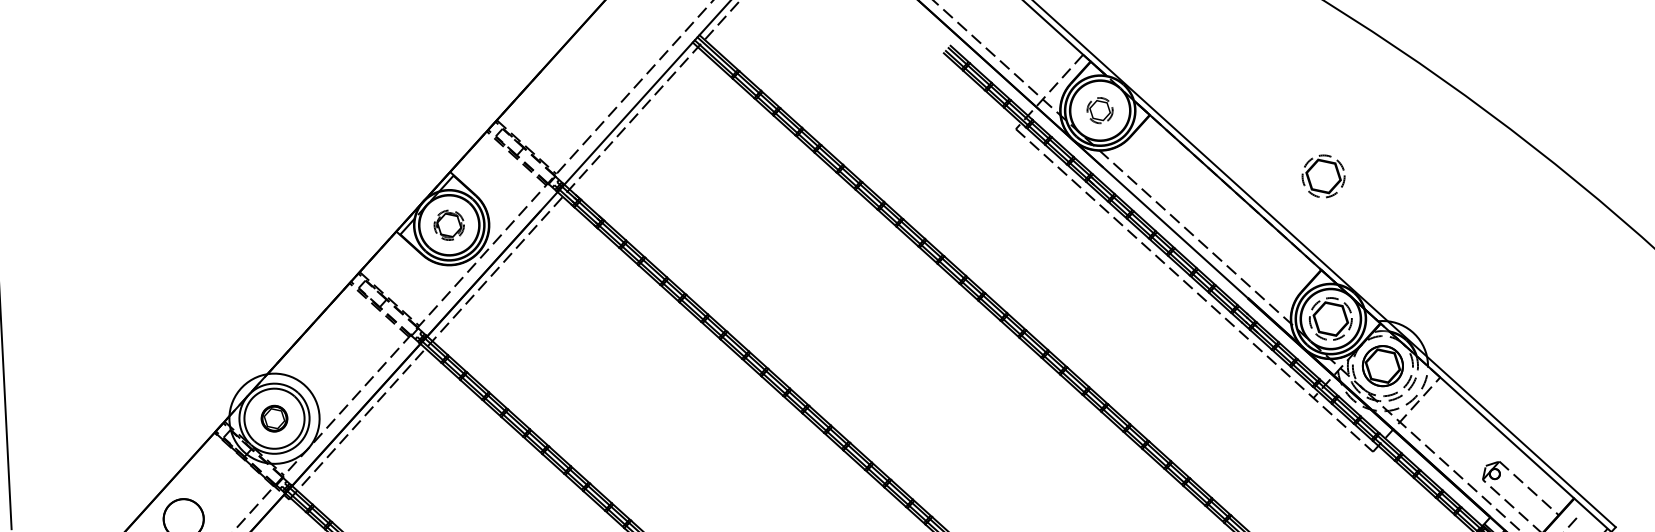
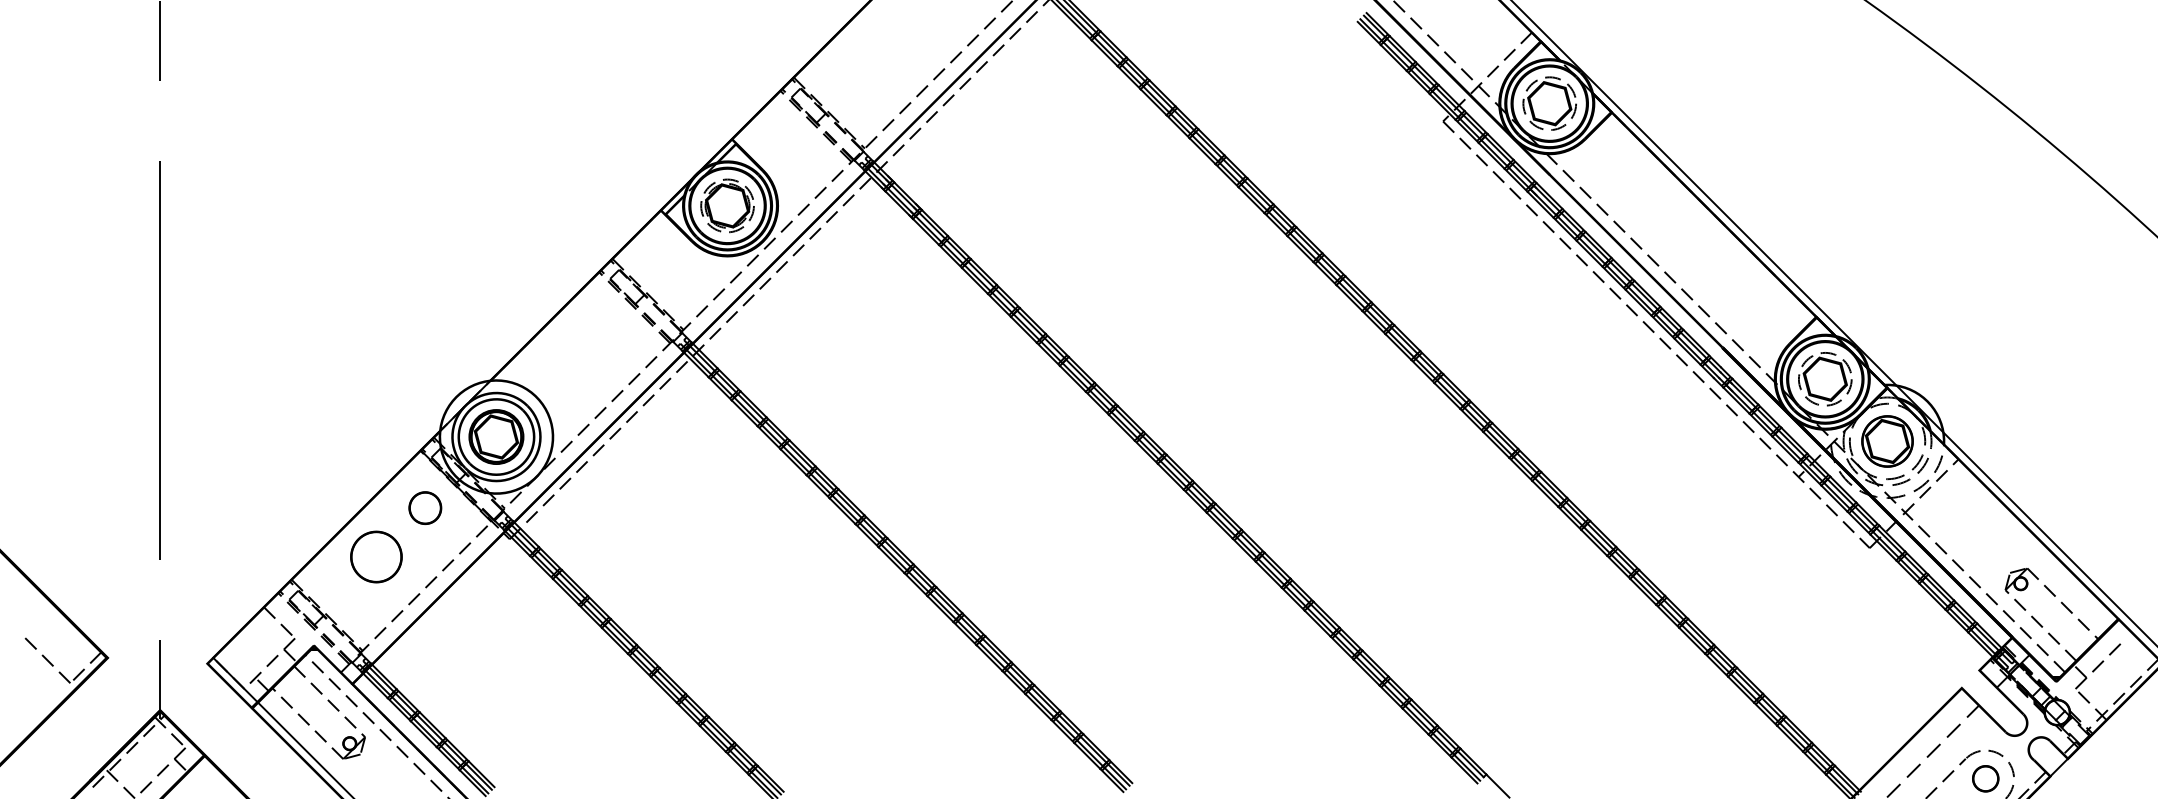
part: (1099, 110) -> (1549, 103), size x1.67
part: (1323, 176) -> (1825, 200), removed
part: (449, 224) -> (727, 205), size x1.43
part: (274, 418) -> (496, 436), size x1.67
part: (220, 477) -> (425, 507), added

